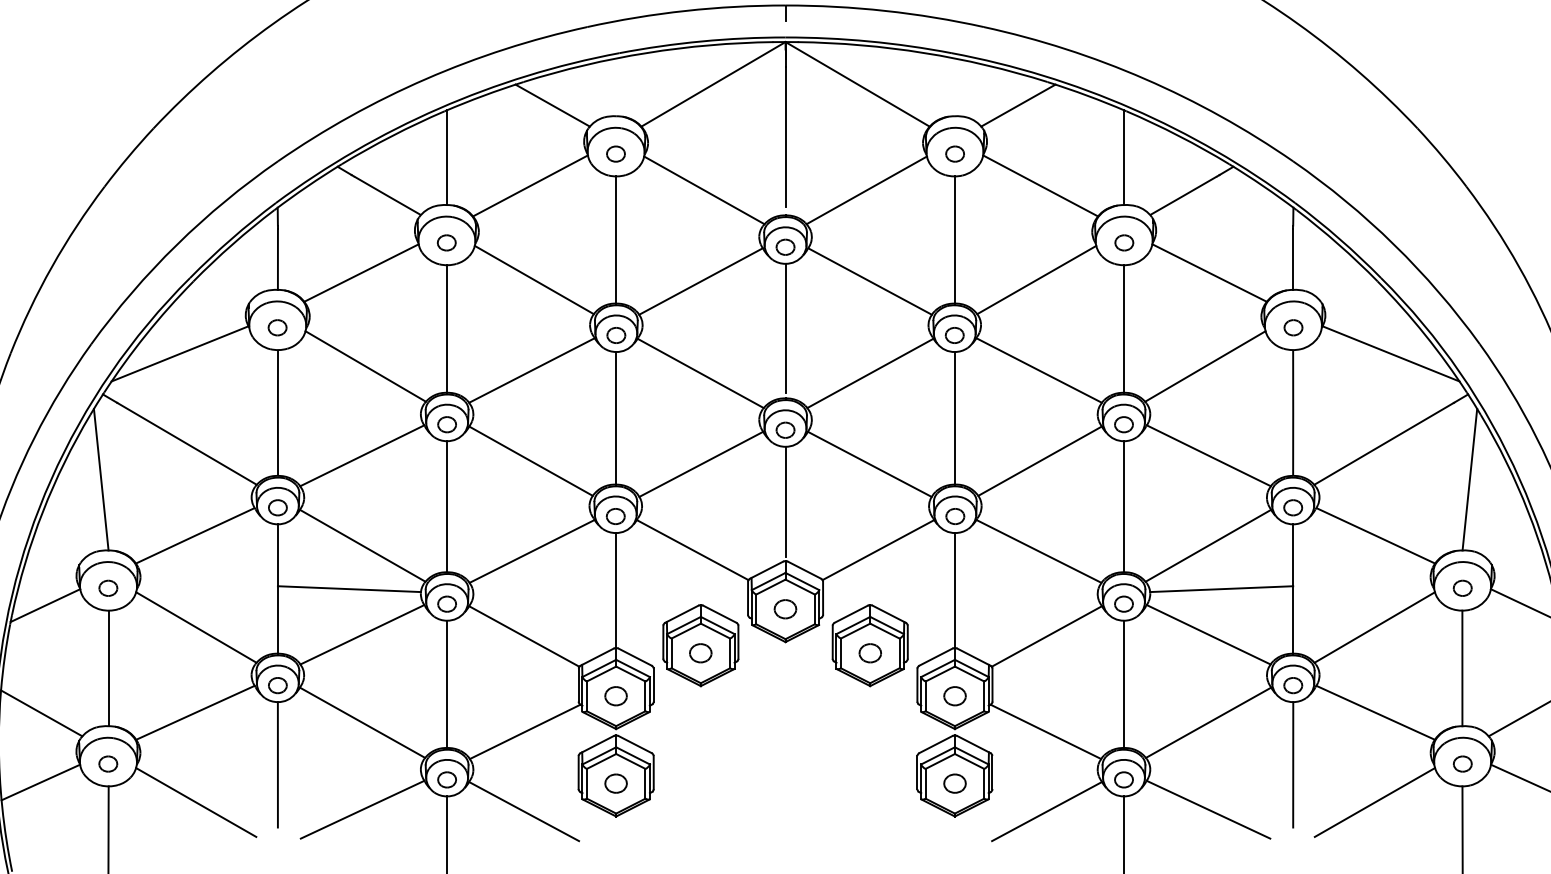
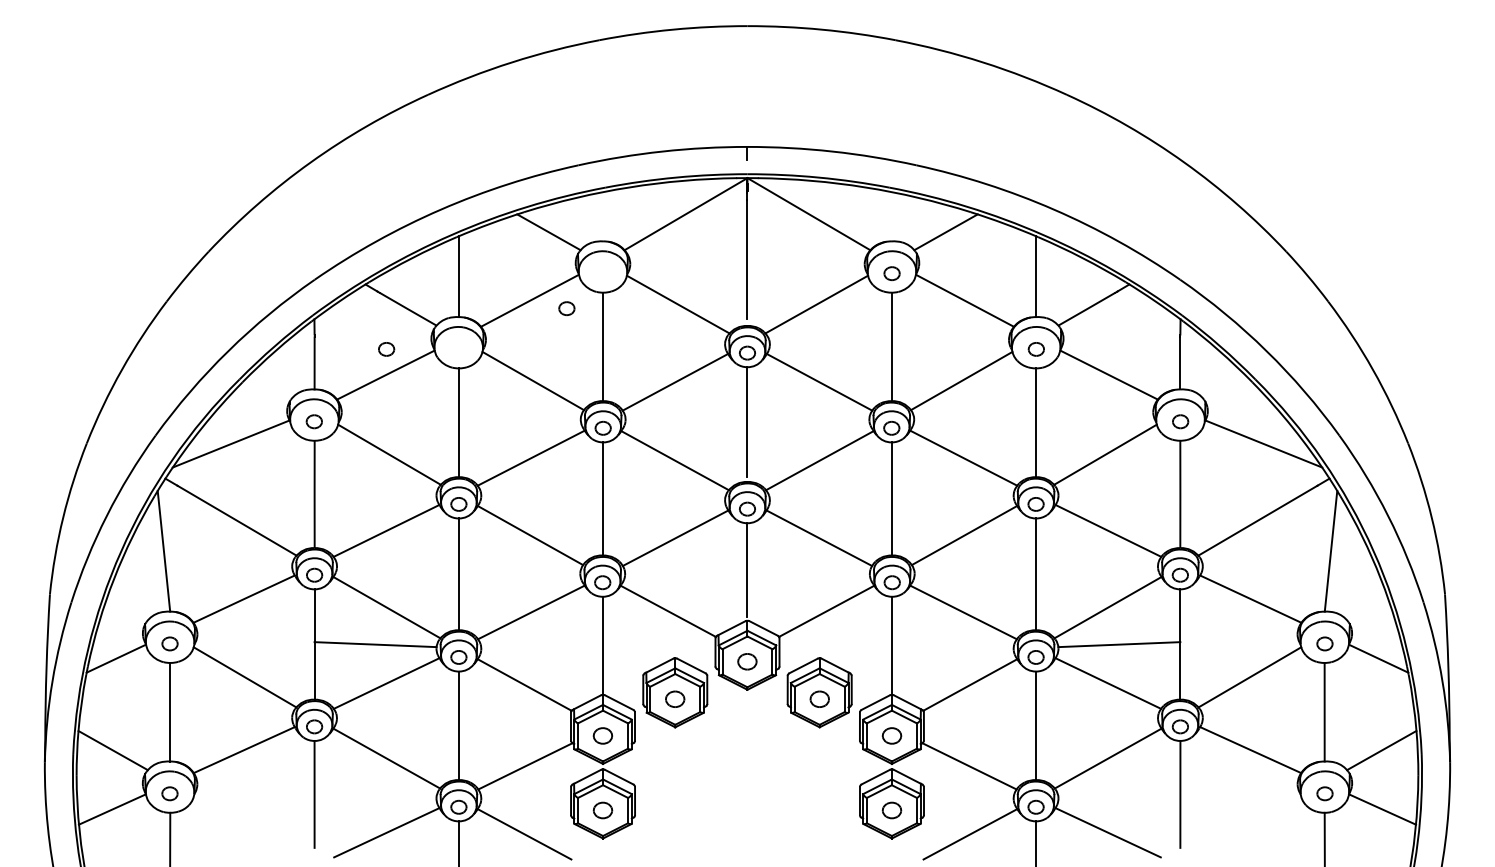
part: (615, 153) -> (566, 308), moved
part: (446, 243) -> (386, 349), moved
line: (195, 802) -> (244, 826), removed
line: (1374, 802) -> (1249, 826), removed

